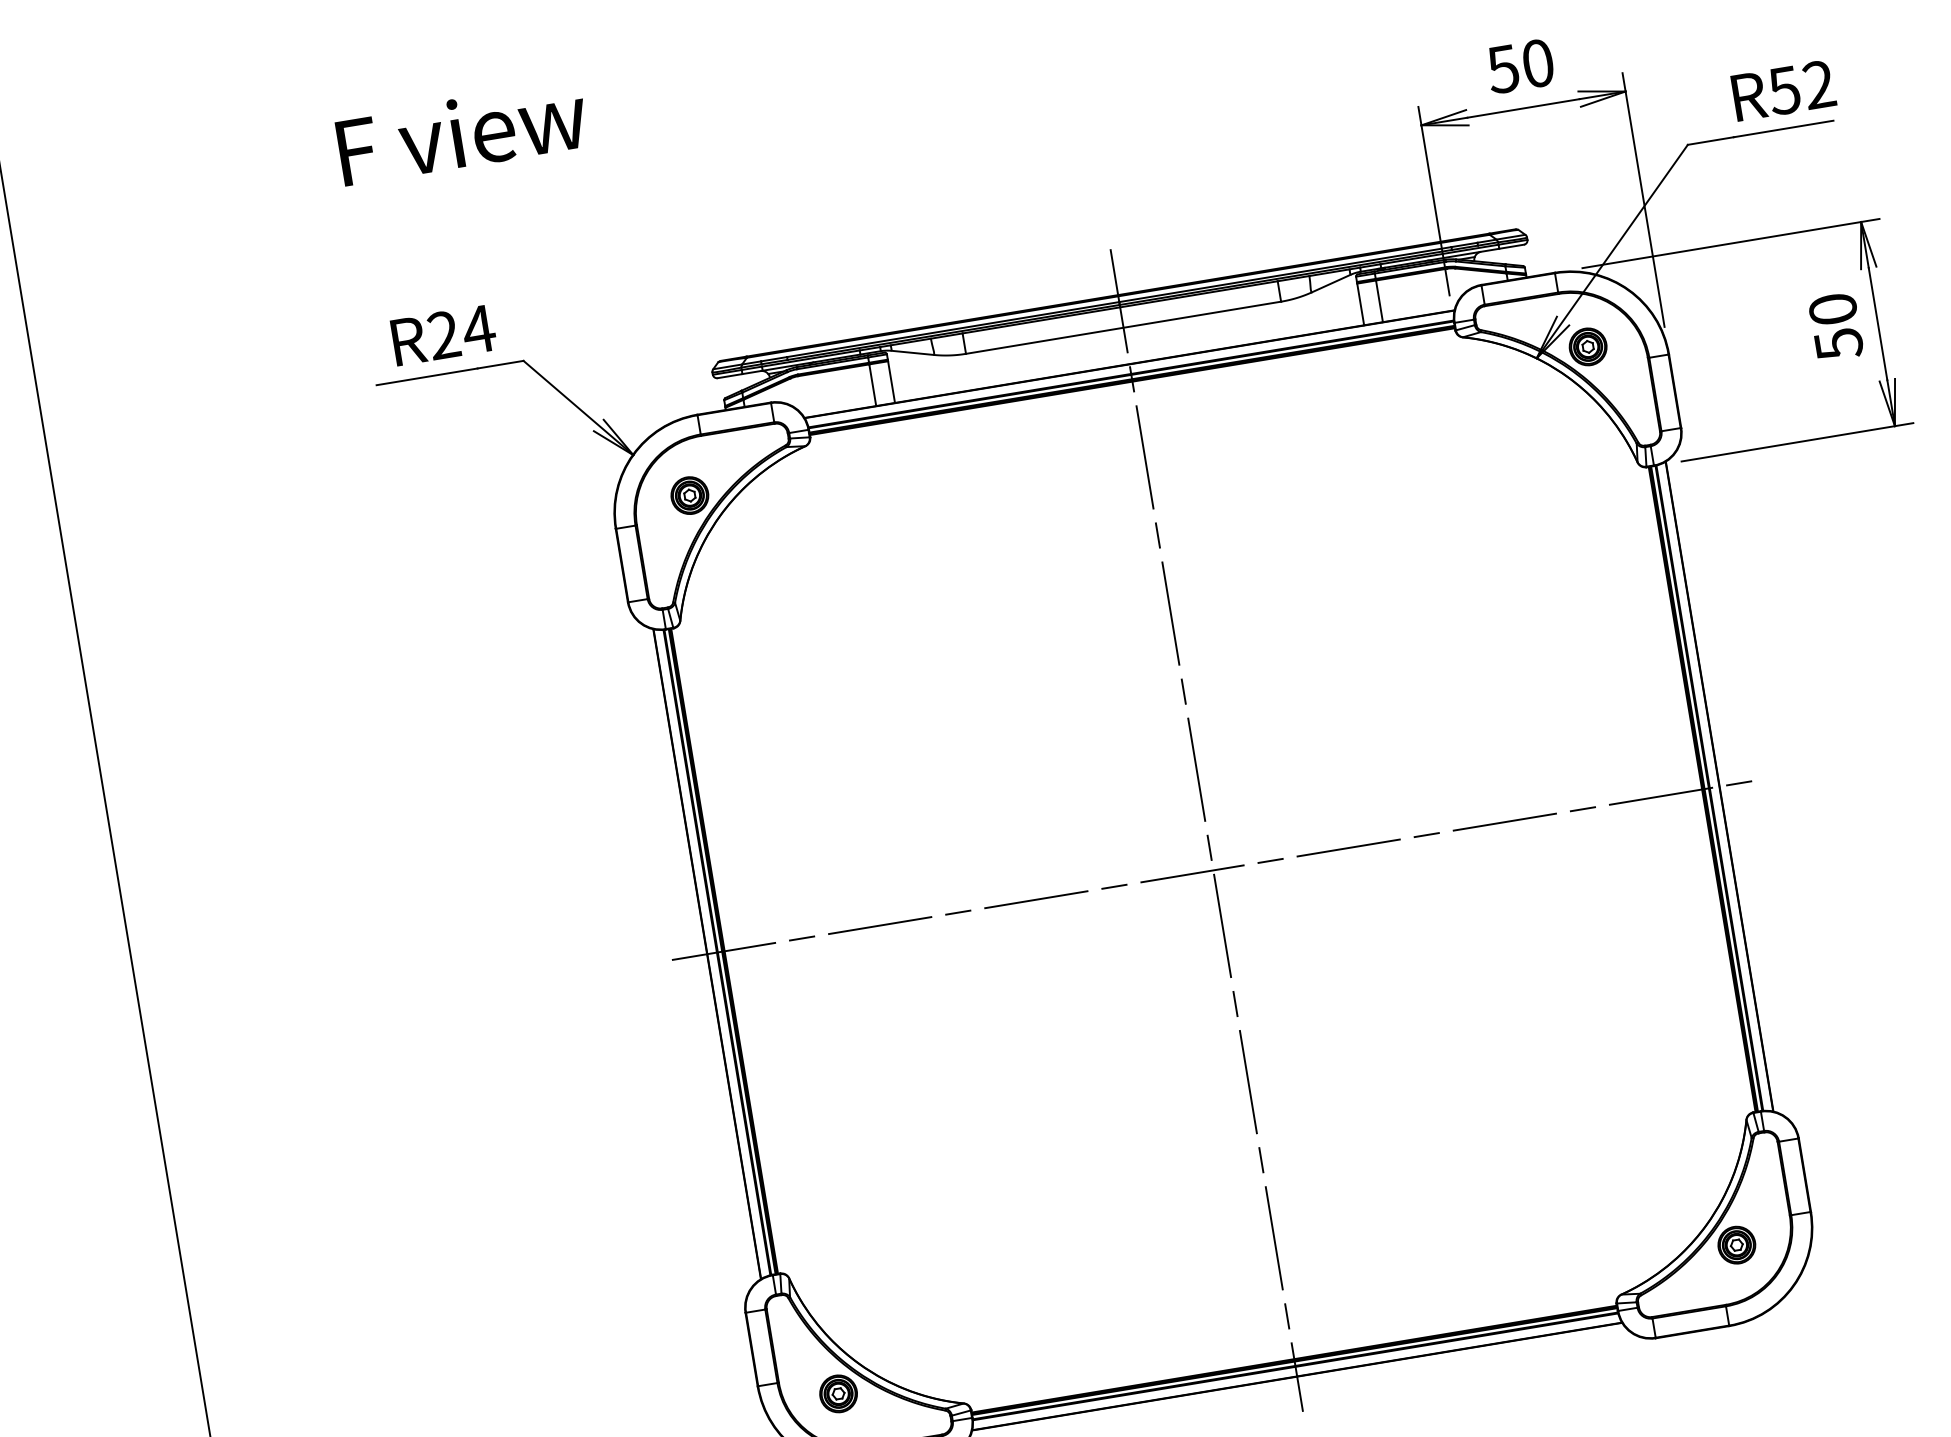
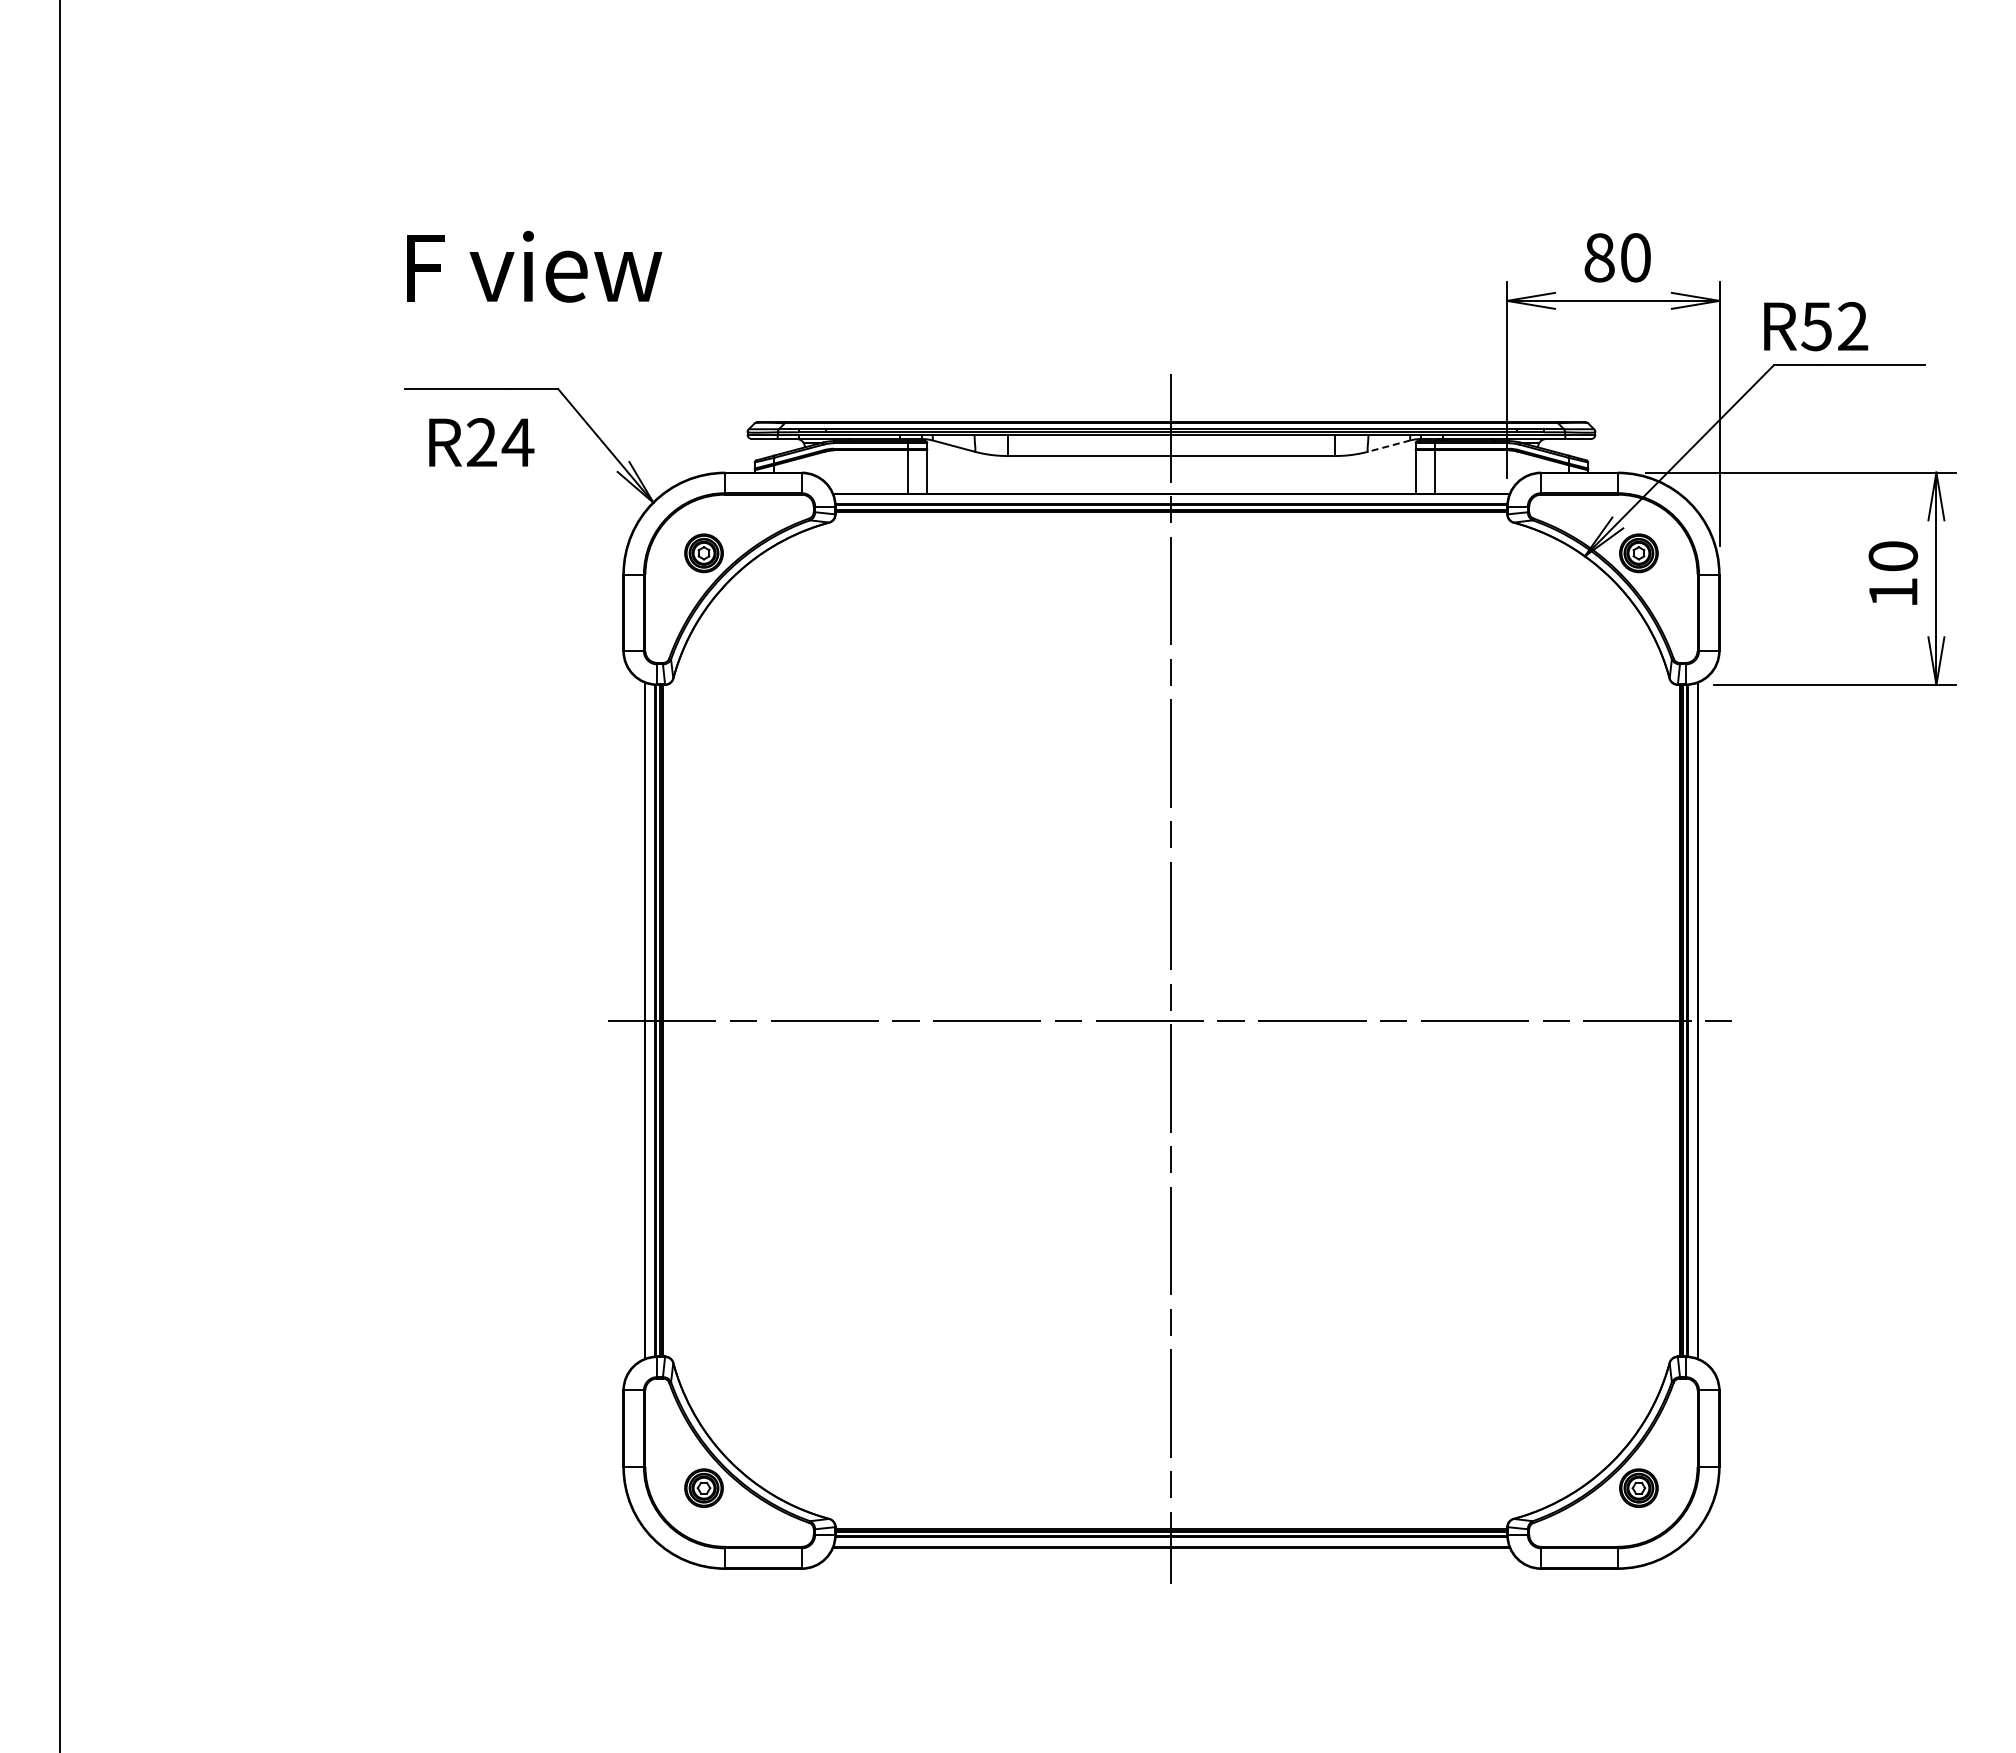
text: (1502, 69) -> (1598, 257), 50 -> 80
text: (1784, 90) -> (1816, 326), moved
text: (462, 132) -> (534, 266), moved
line: (1331, 283) -> (1389, 446), solid -> dashed
text: (443, 335) -> (481, 442), moved
text: (1838, 344) -> (1893, 592), 50 -> 10

